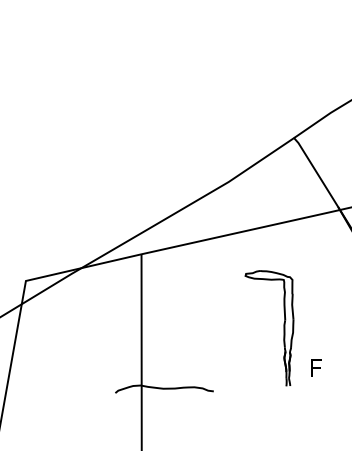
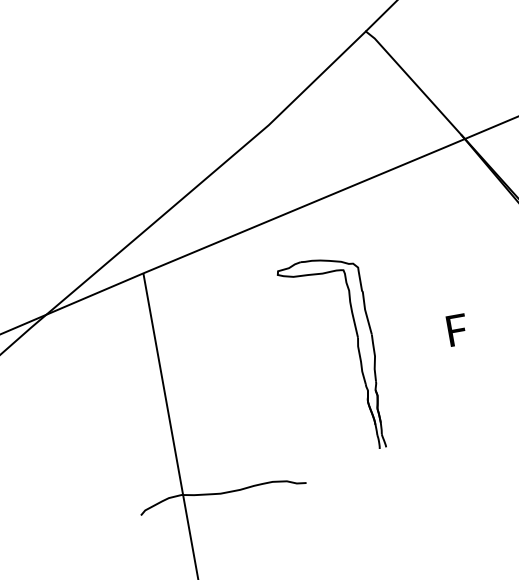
part: (283, 328) -> (357, 352), moved
text: (316, 367) -> (457, 329), moved

